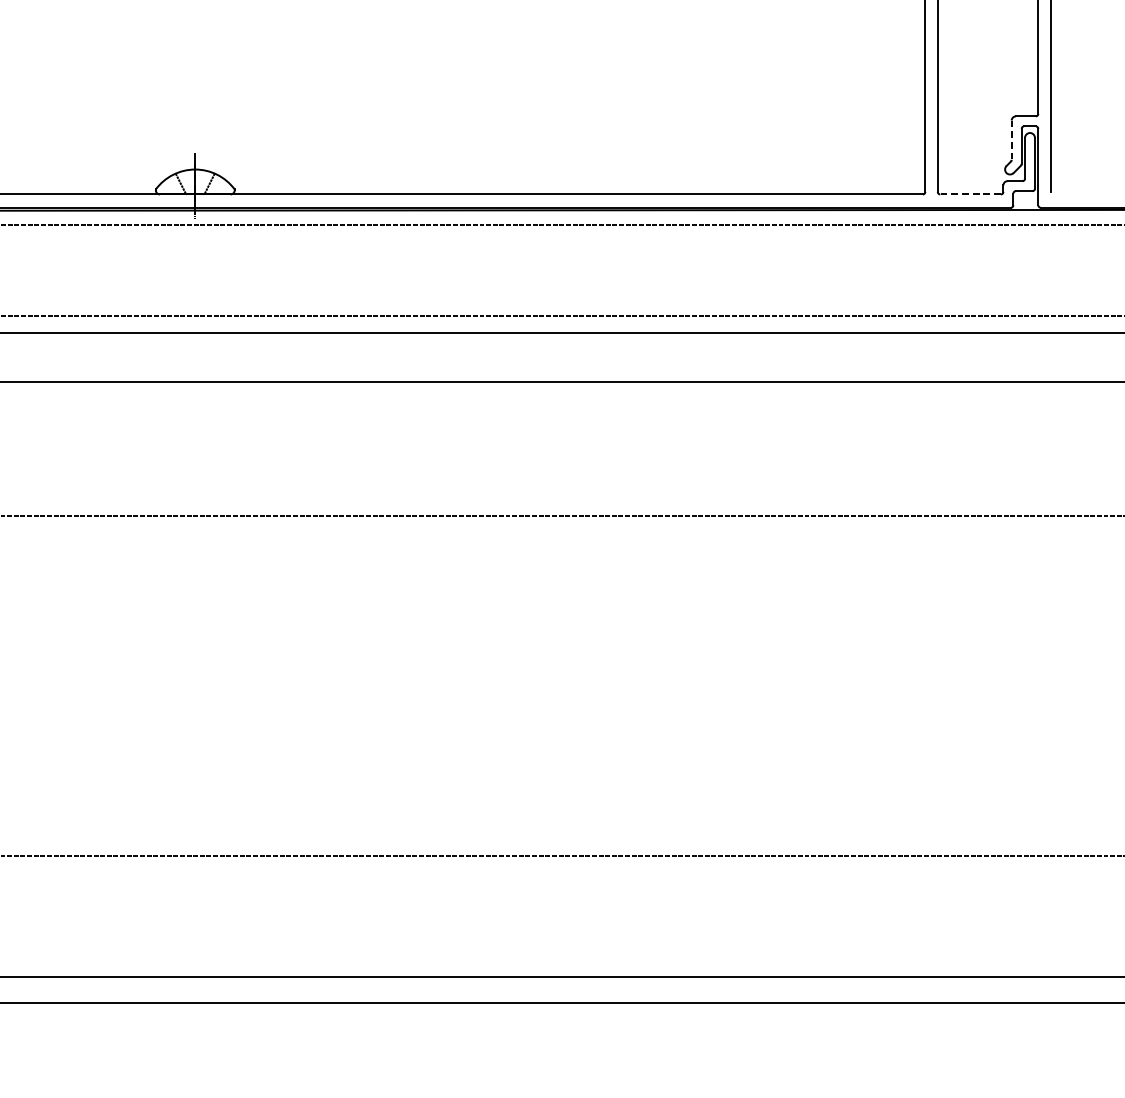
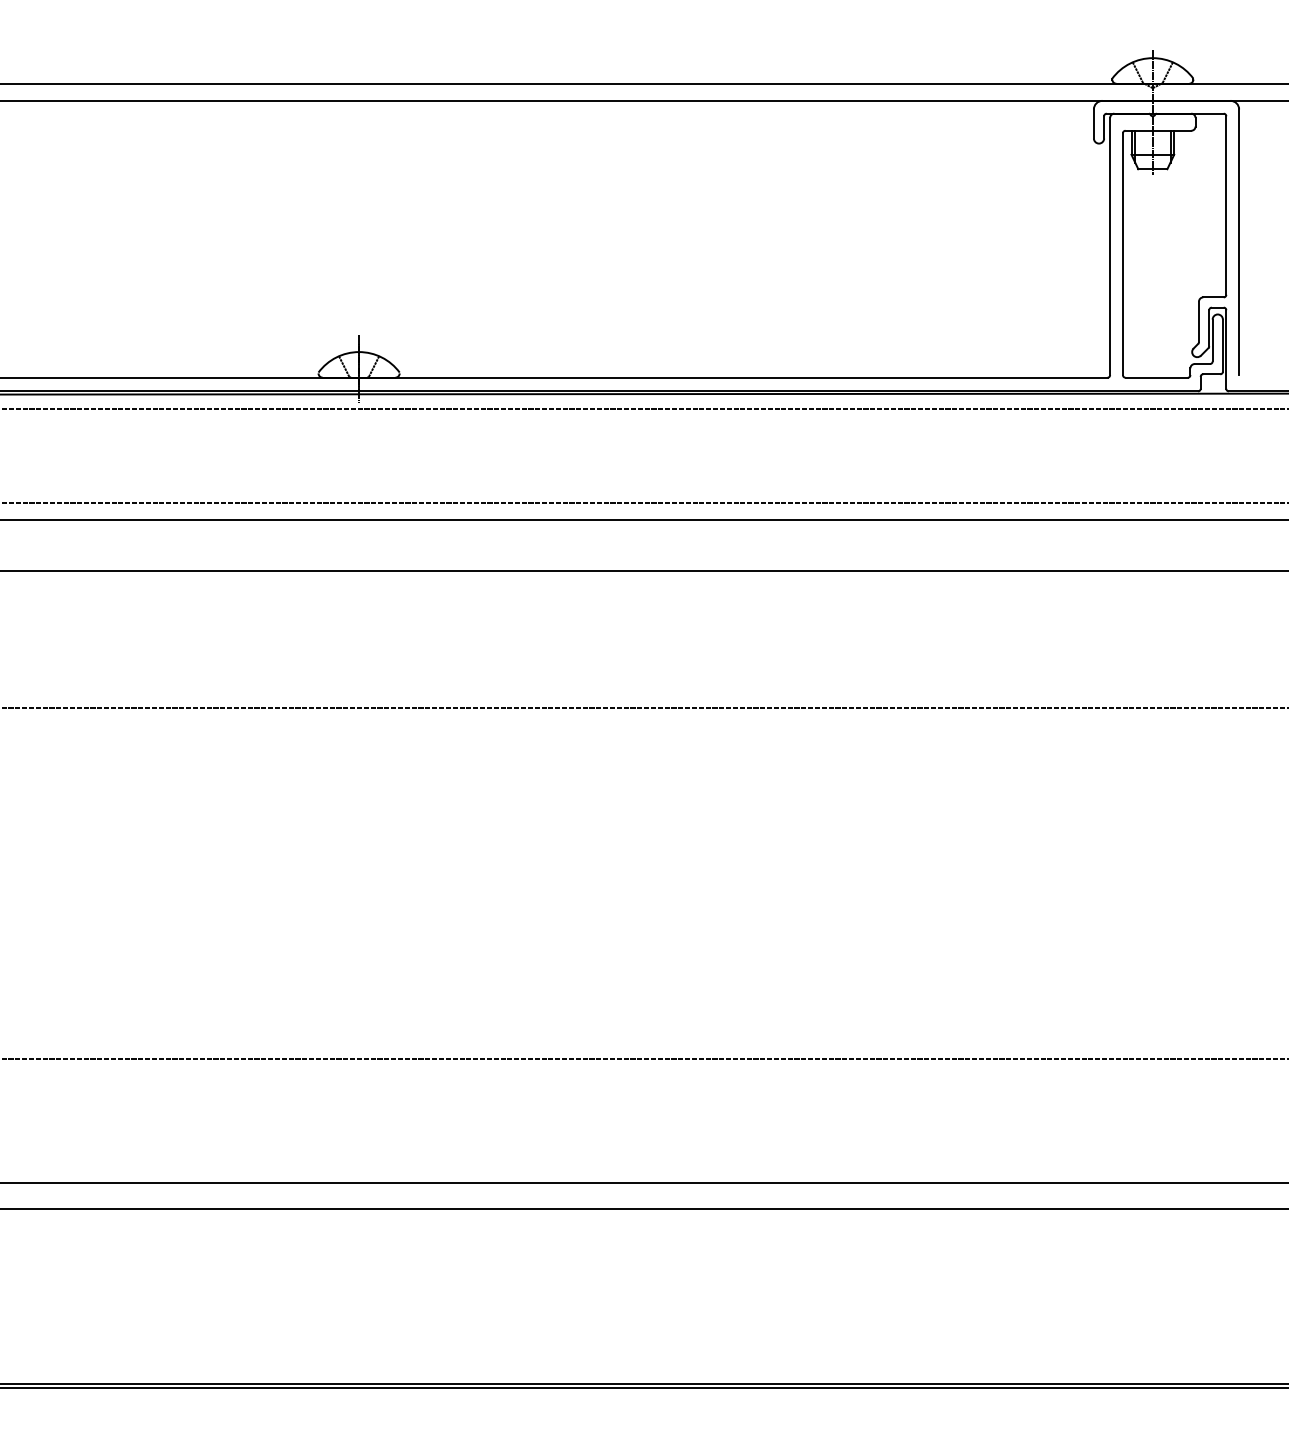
line: (1011, 140) -> (1198, 322), dashed -> solid
line: (970, 194) -> (1156, 377), dashed -> solid

